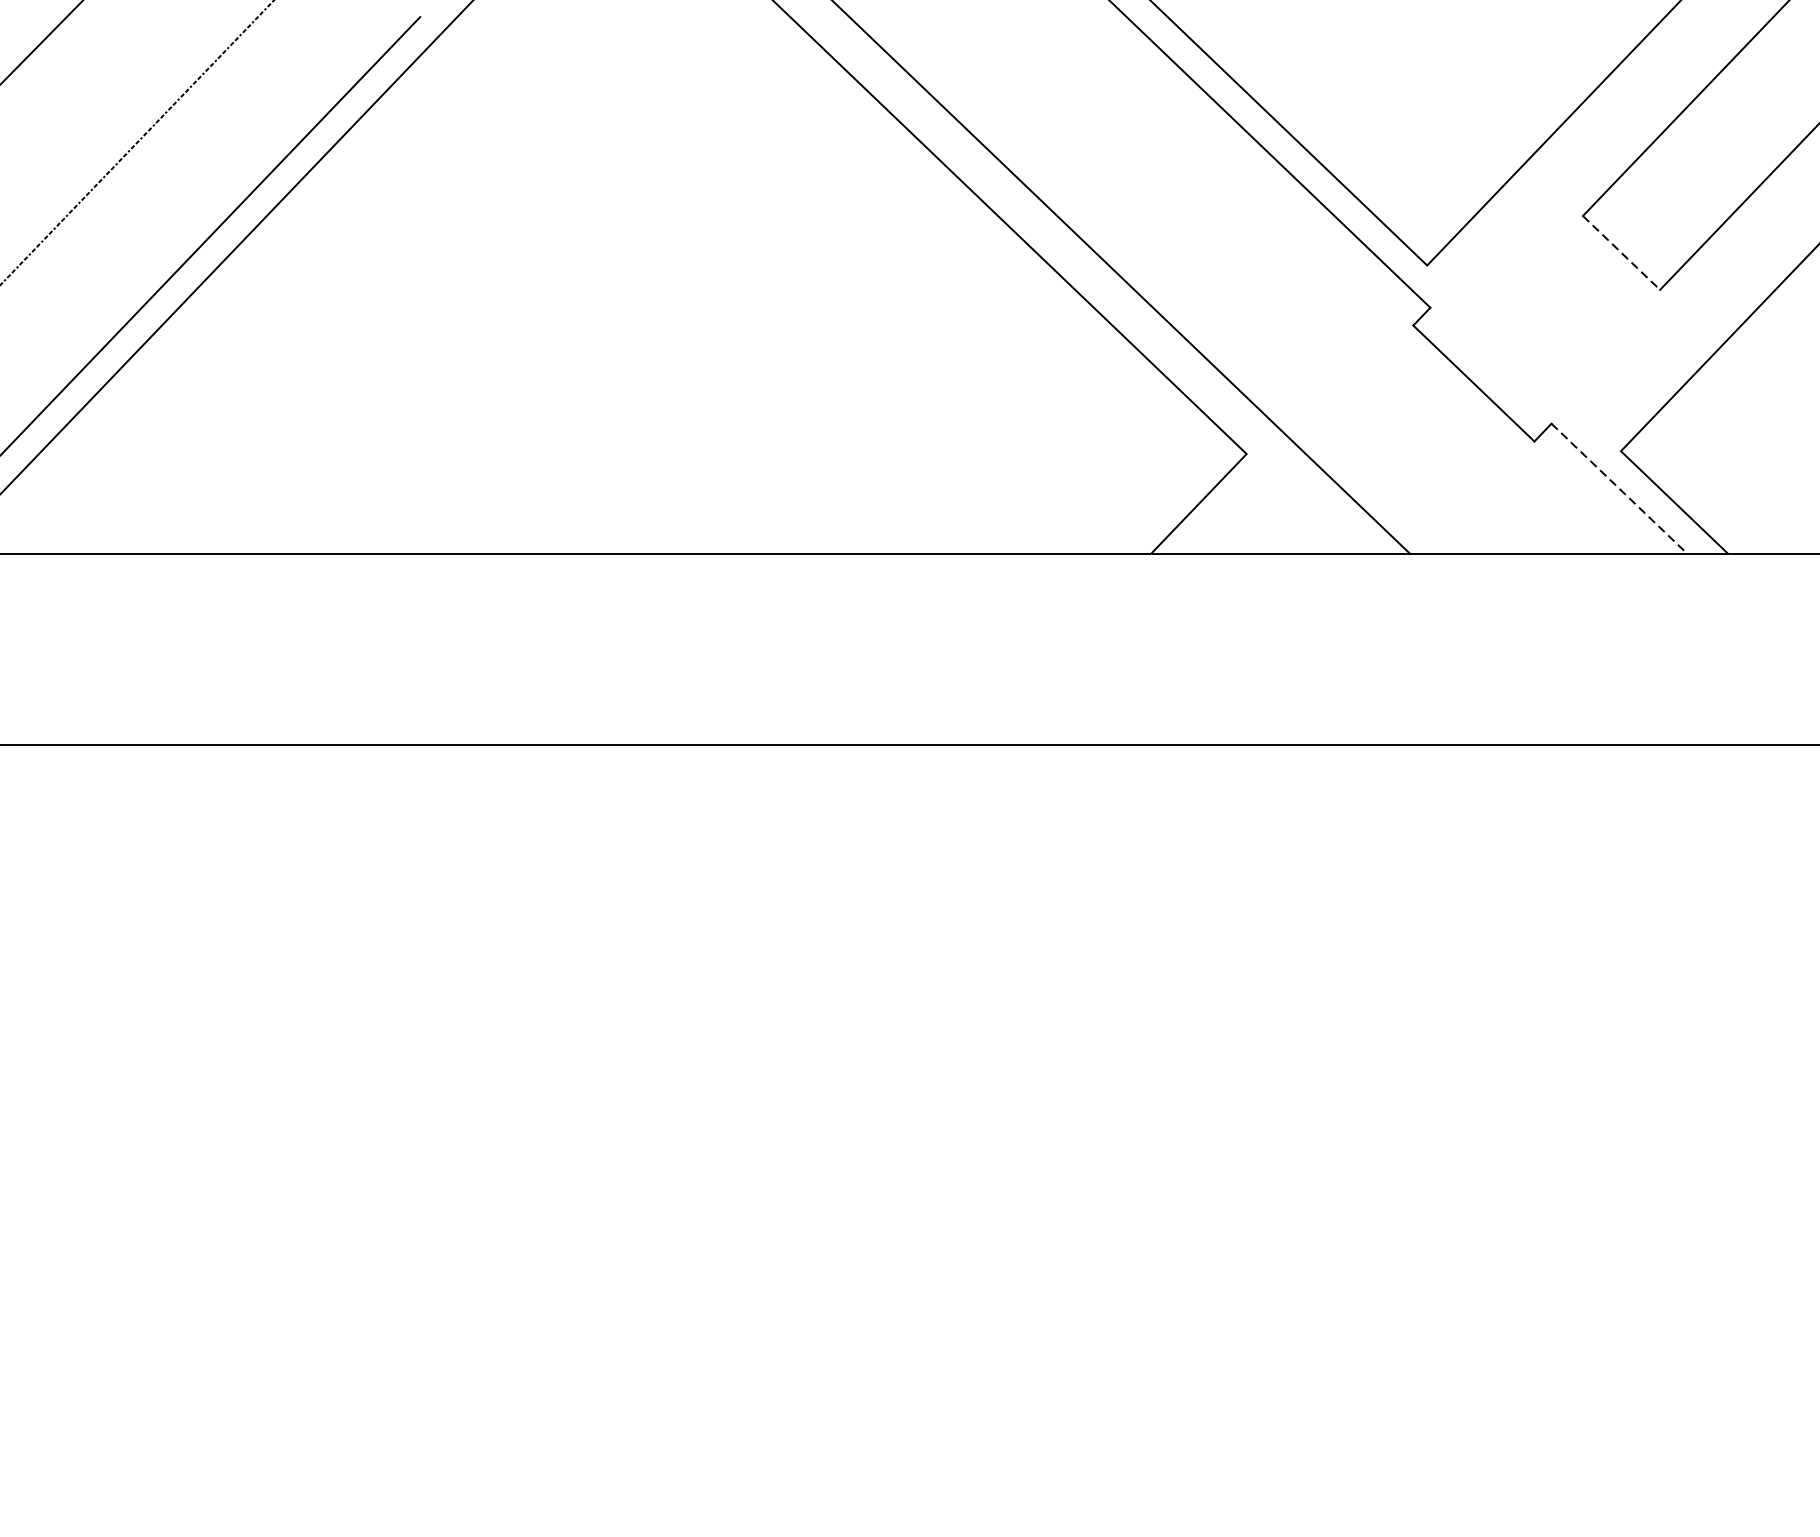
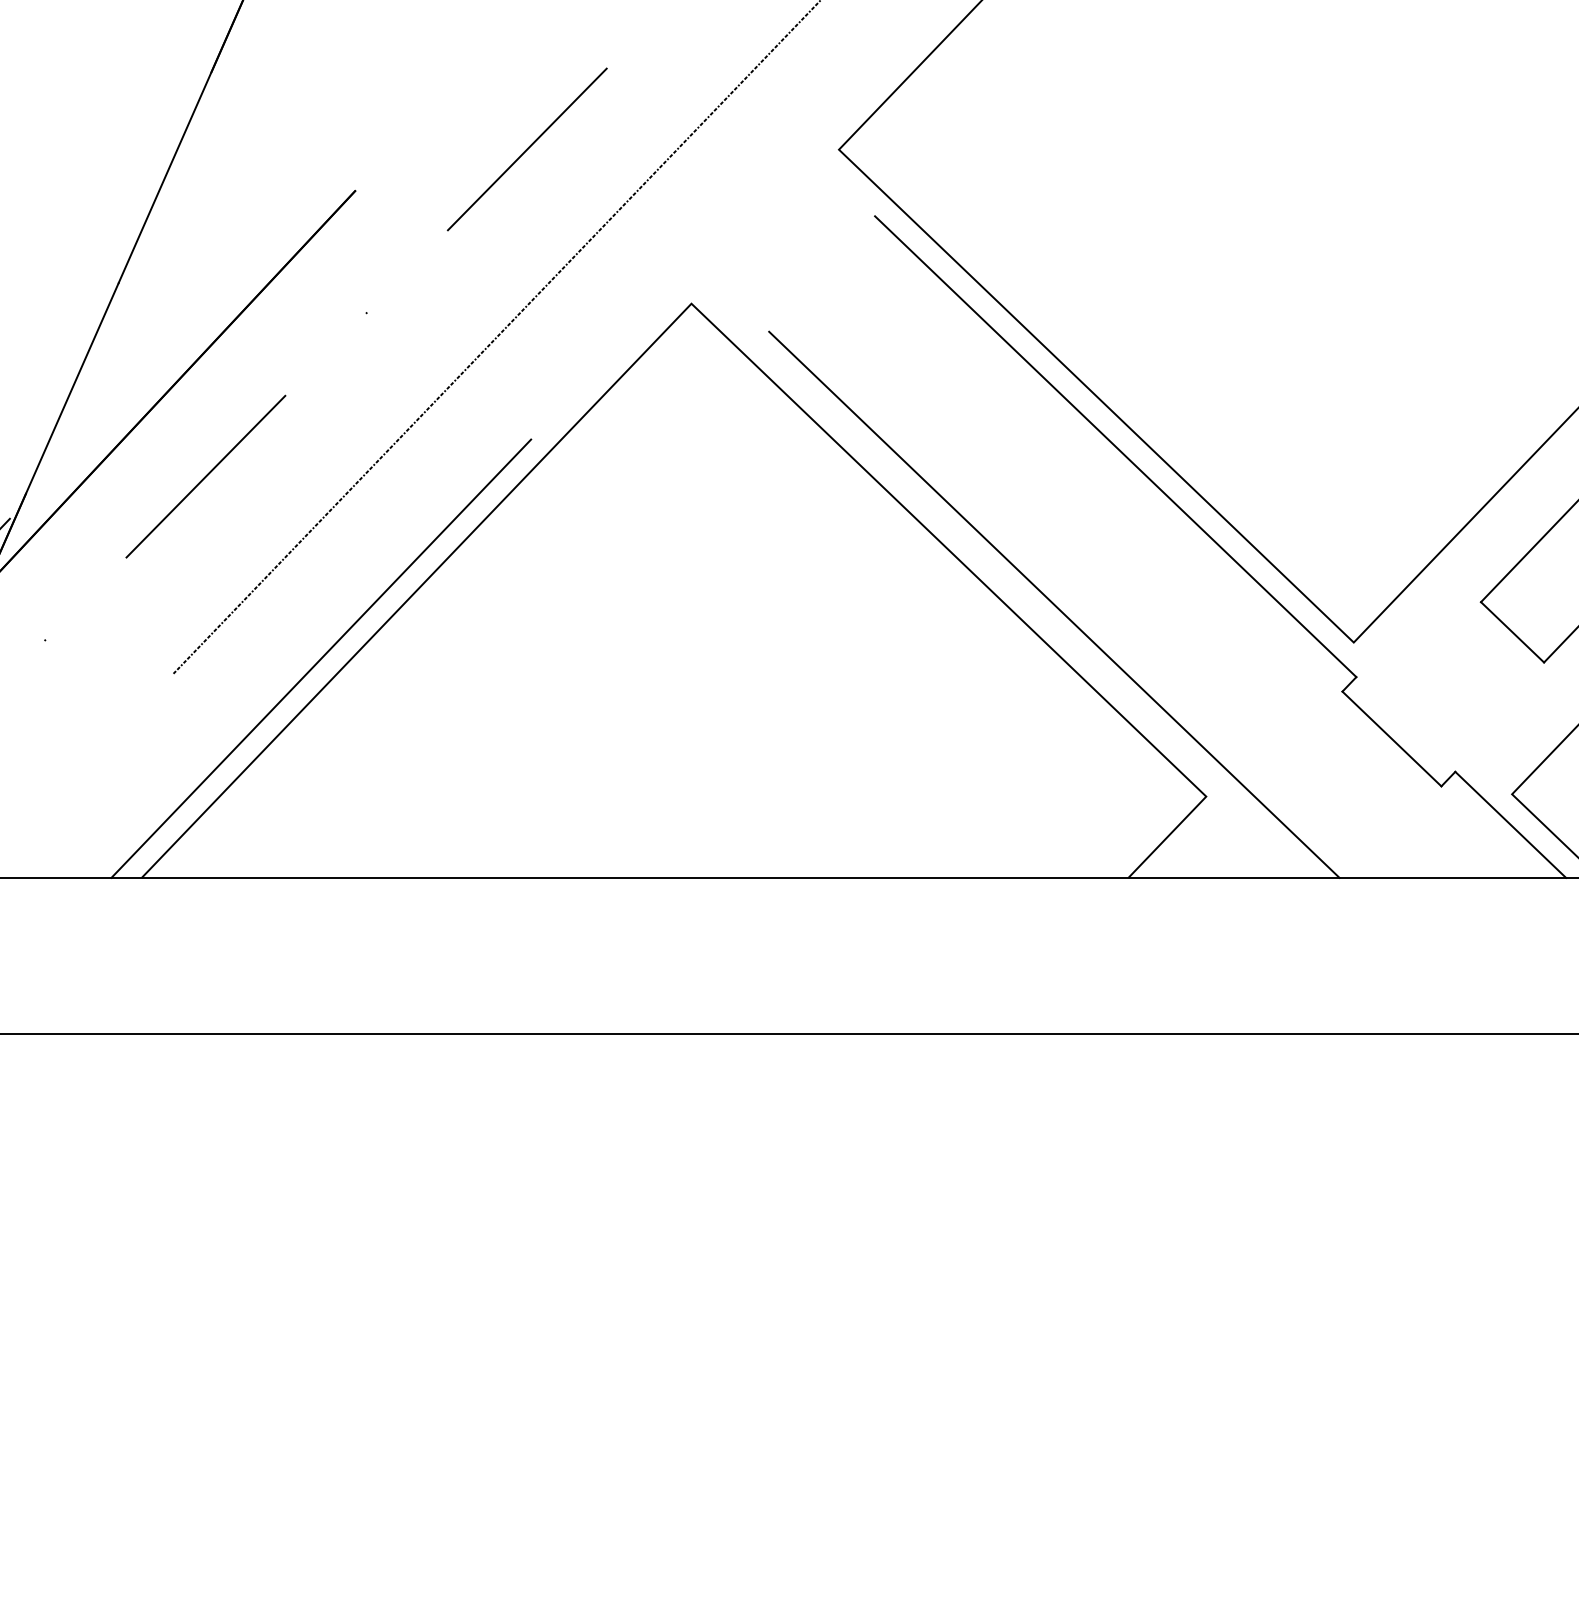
line: (1621, 253) -> (1512, 632), dashed -> solid
line: (1619, 488) -> (1510, 824), dashed -> solid

